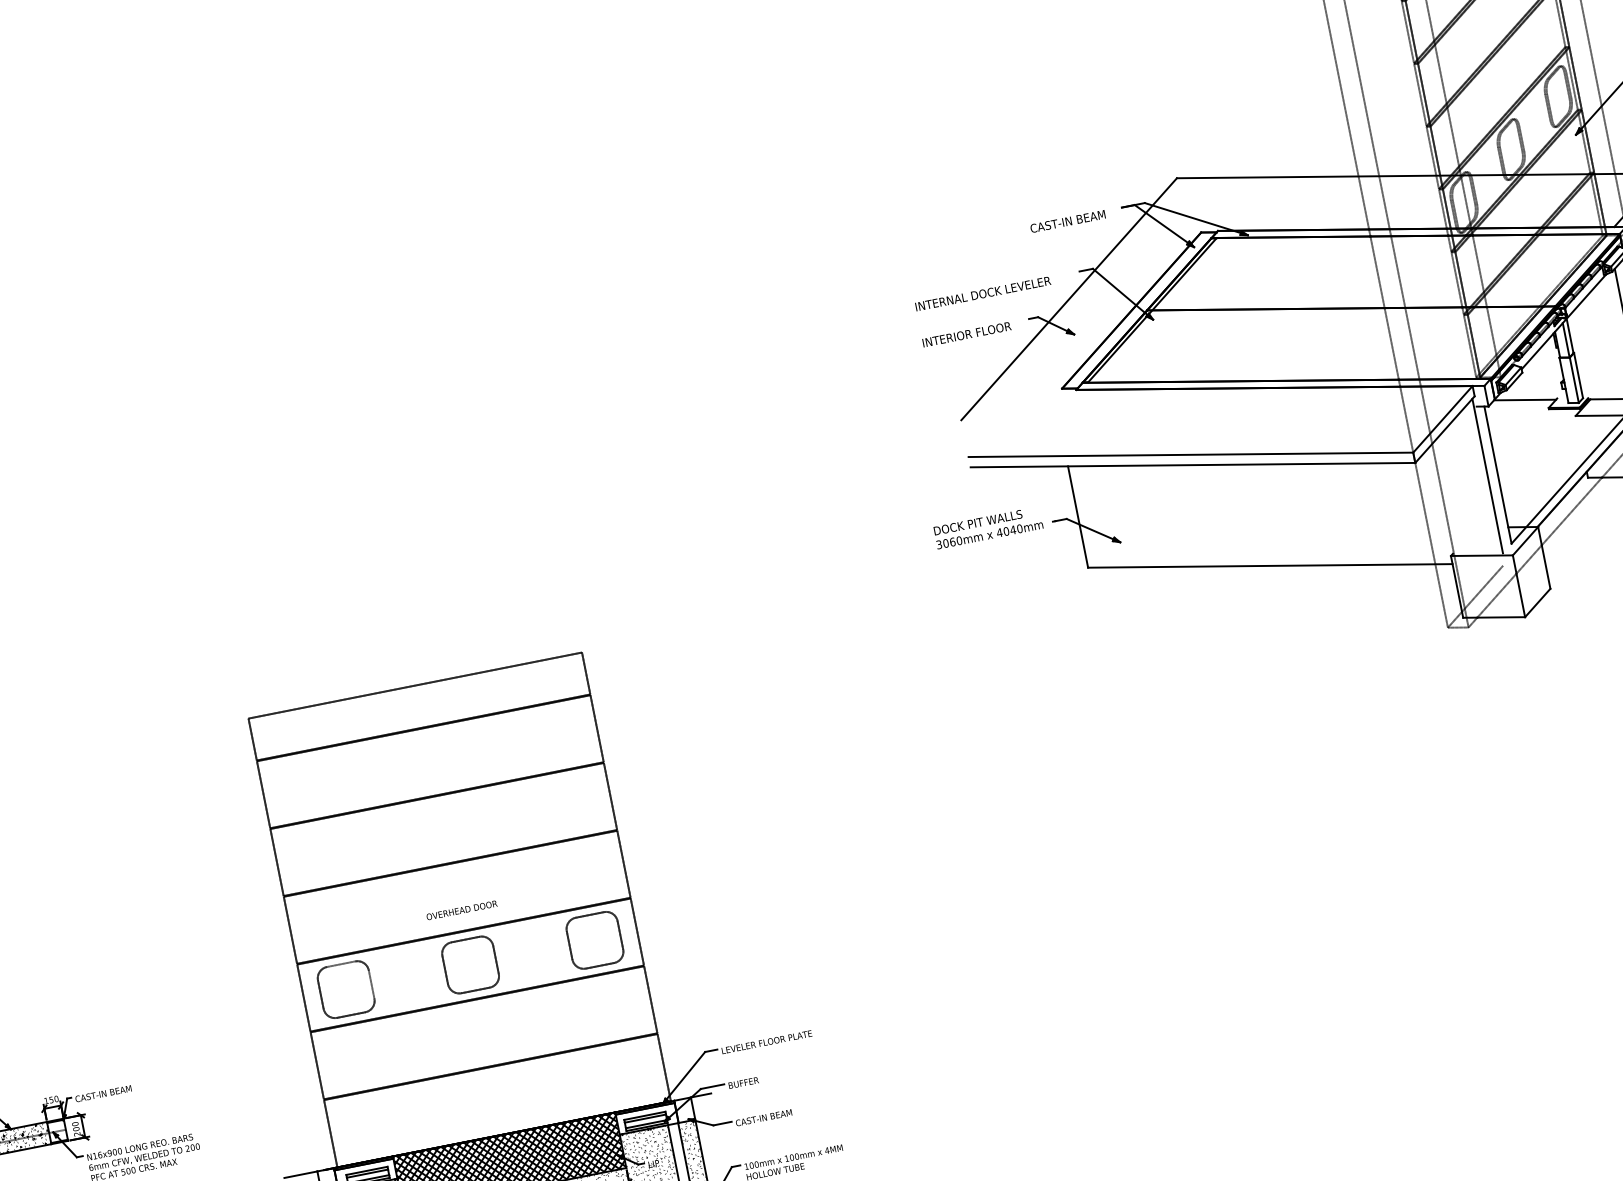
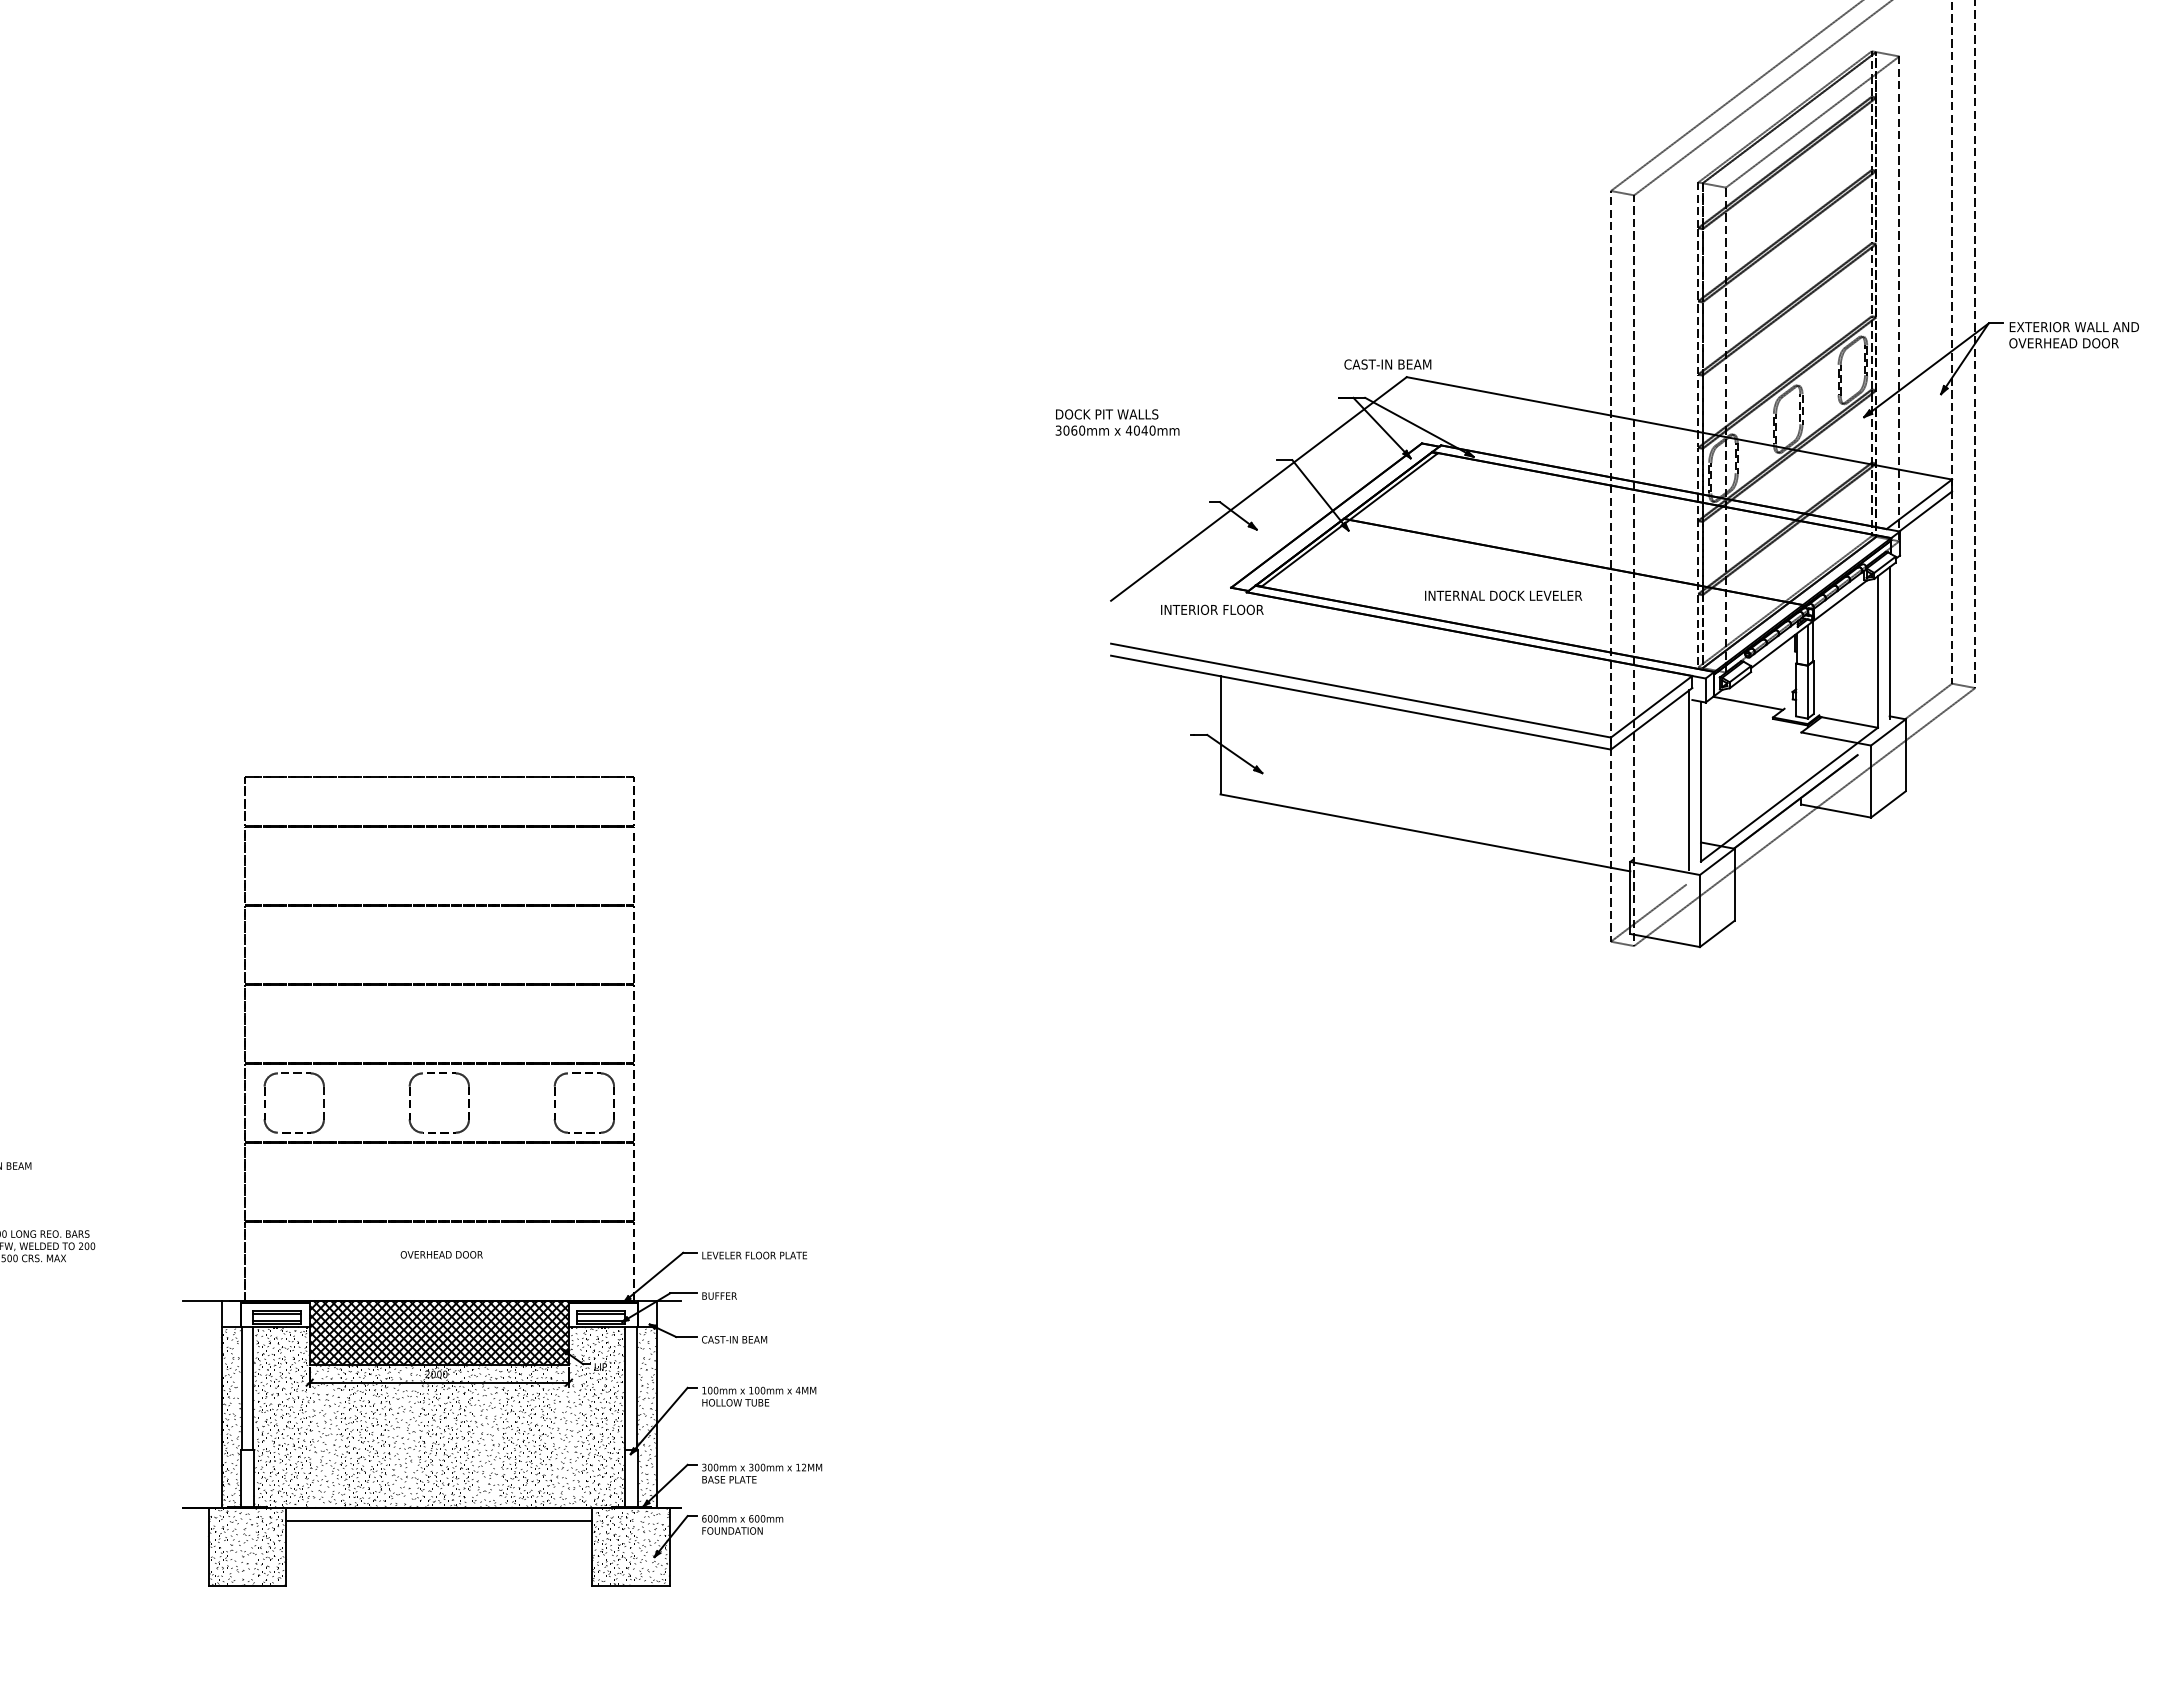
text: (1067, 221) -> (1387, 364), moved
text: (982, 293) -> (1503, 595), moved
text: (966, 334) -> (1212, 609), moved
text: (988, 527) -> (1117, 422), moved
text: (461, 910) -> (441, 1254), moved

